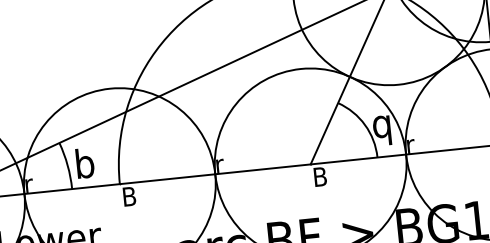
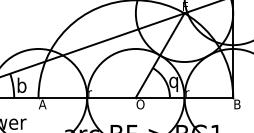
text: (321, 176) -> (140, 104), B -> O
text: (129, 196) -> (42, 104), B -> A

